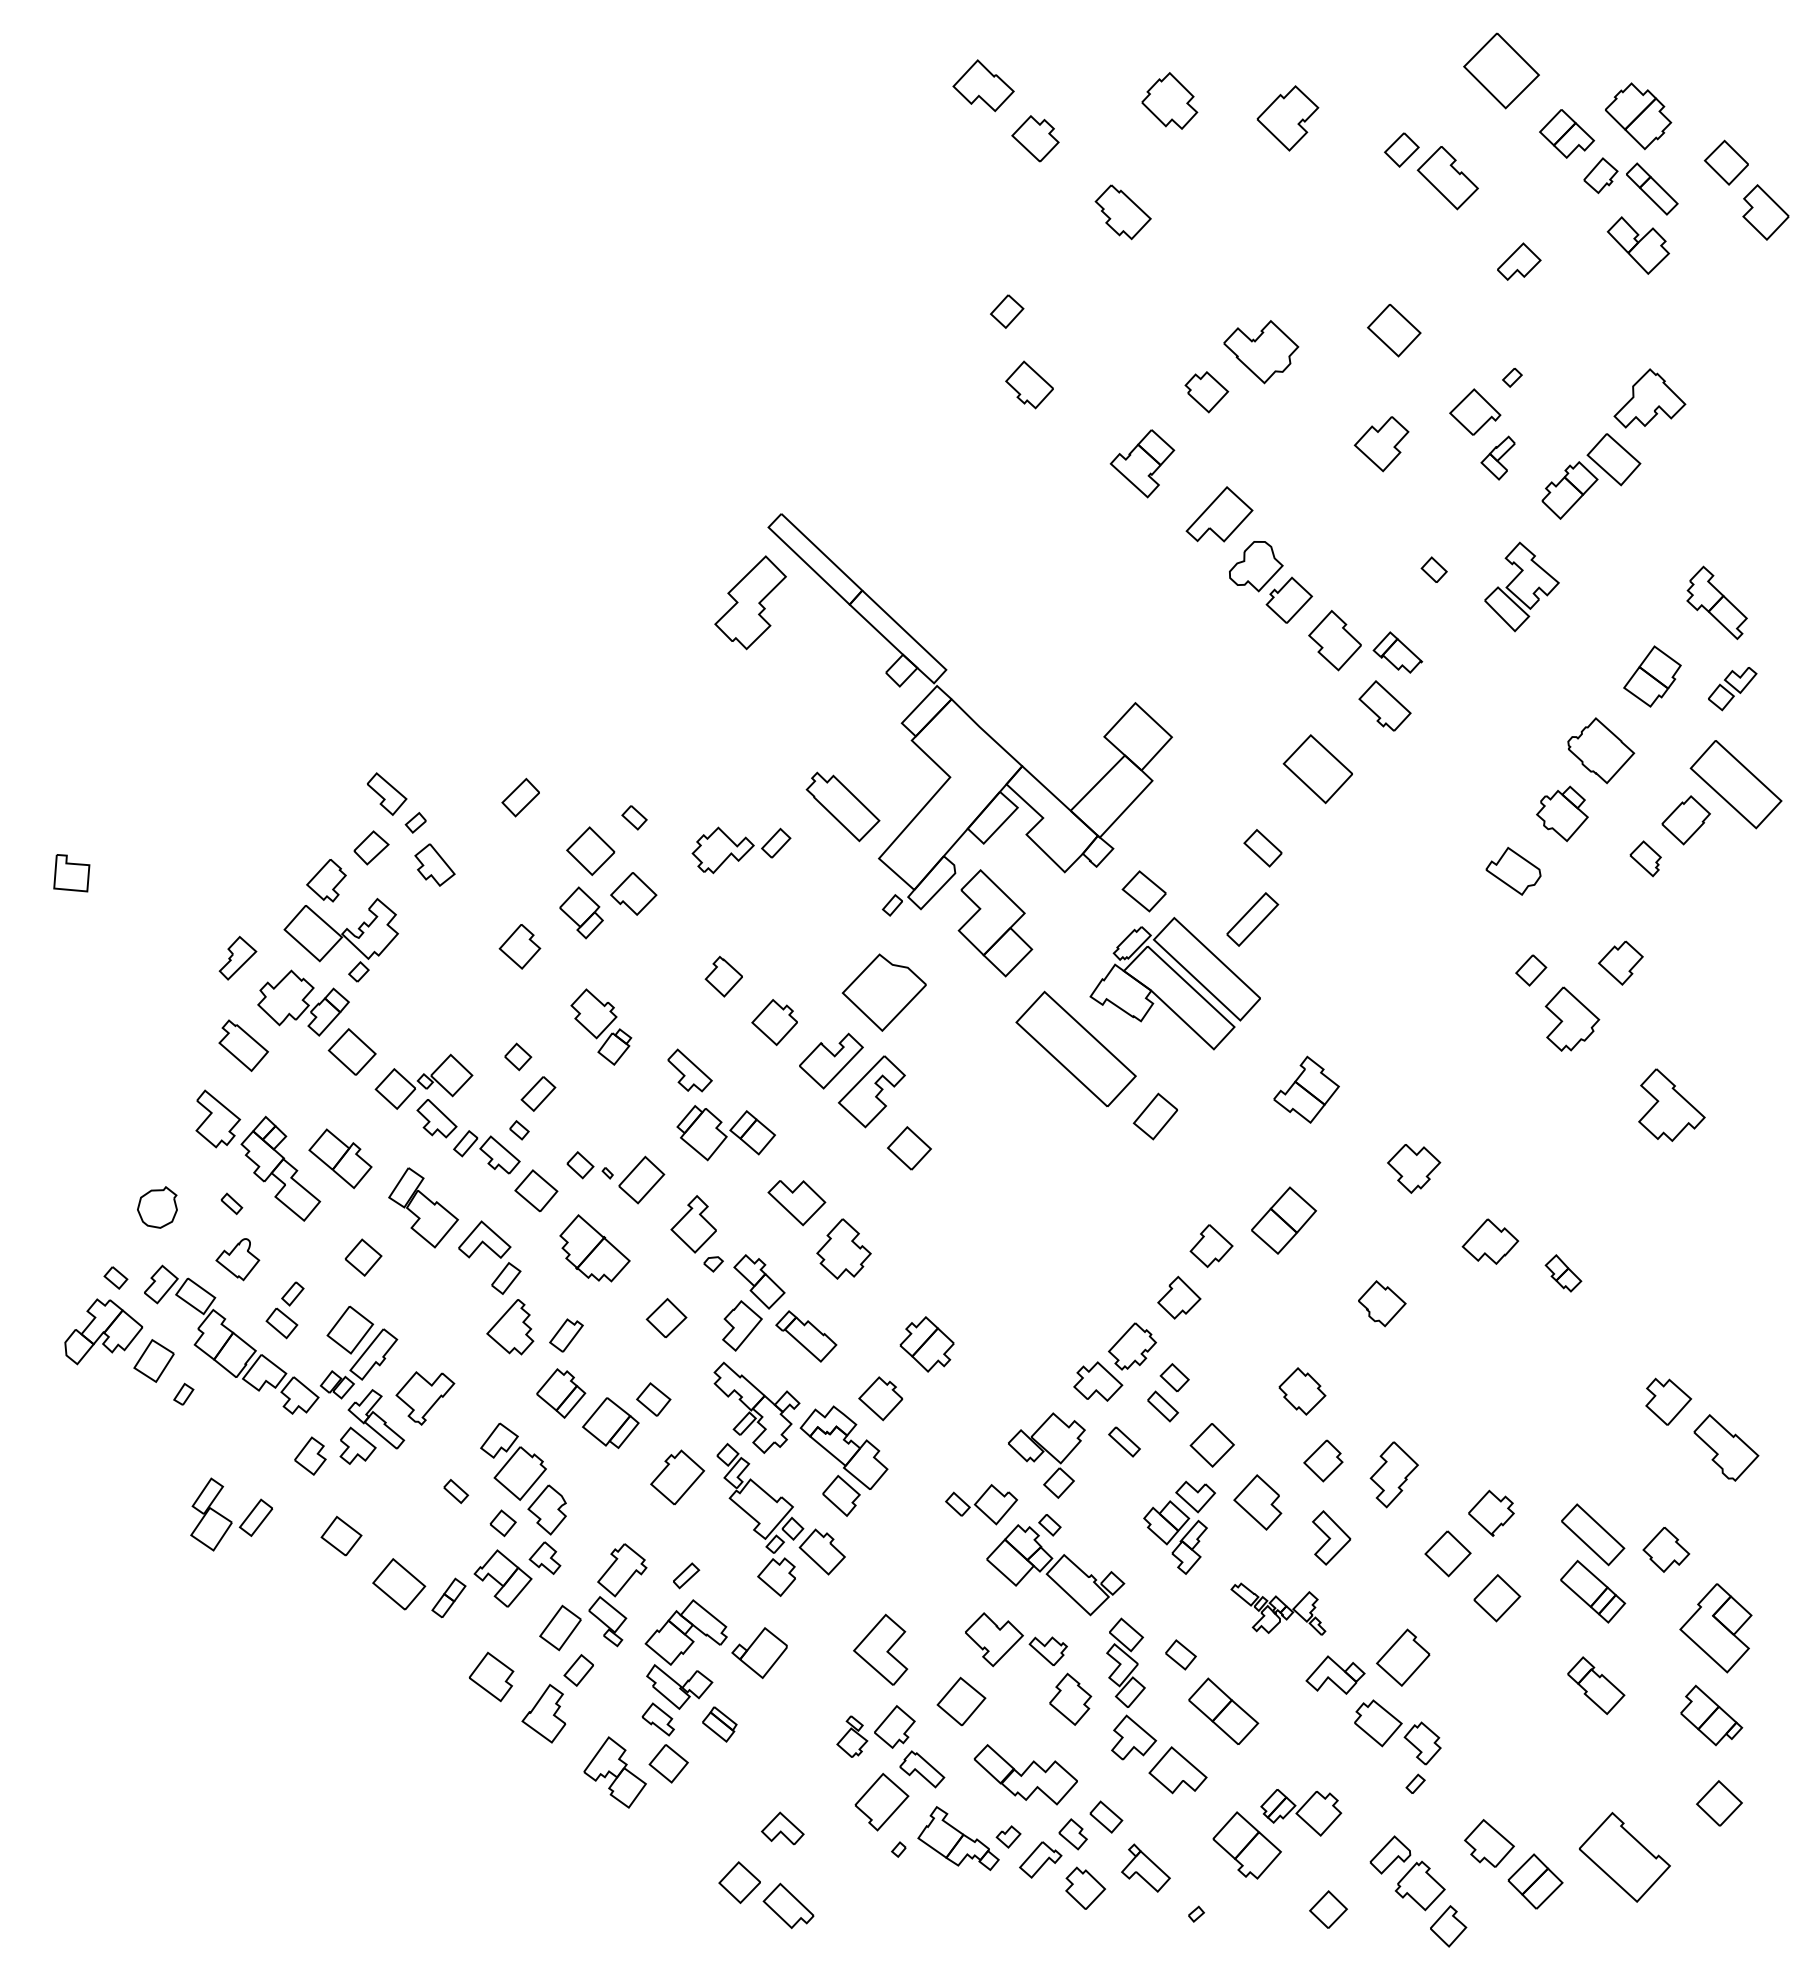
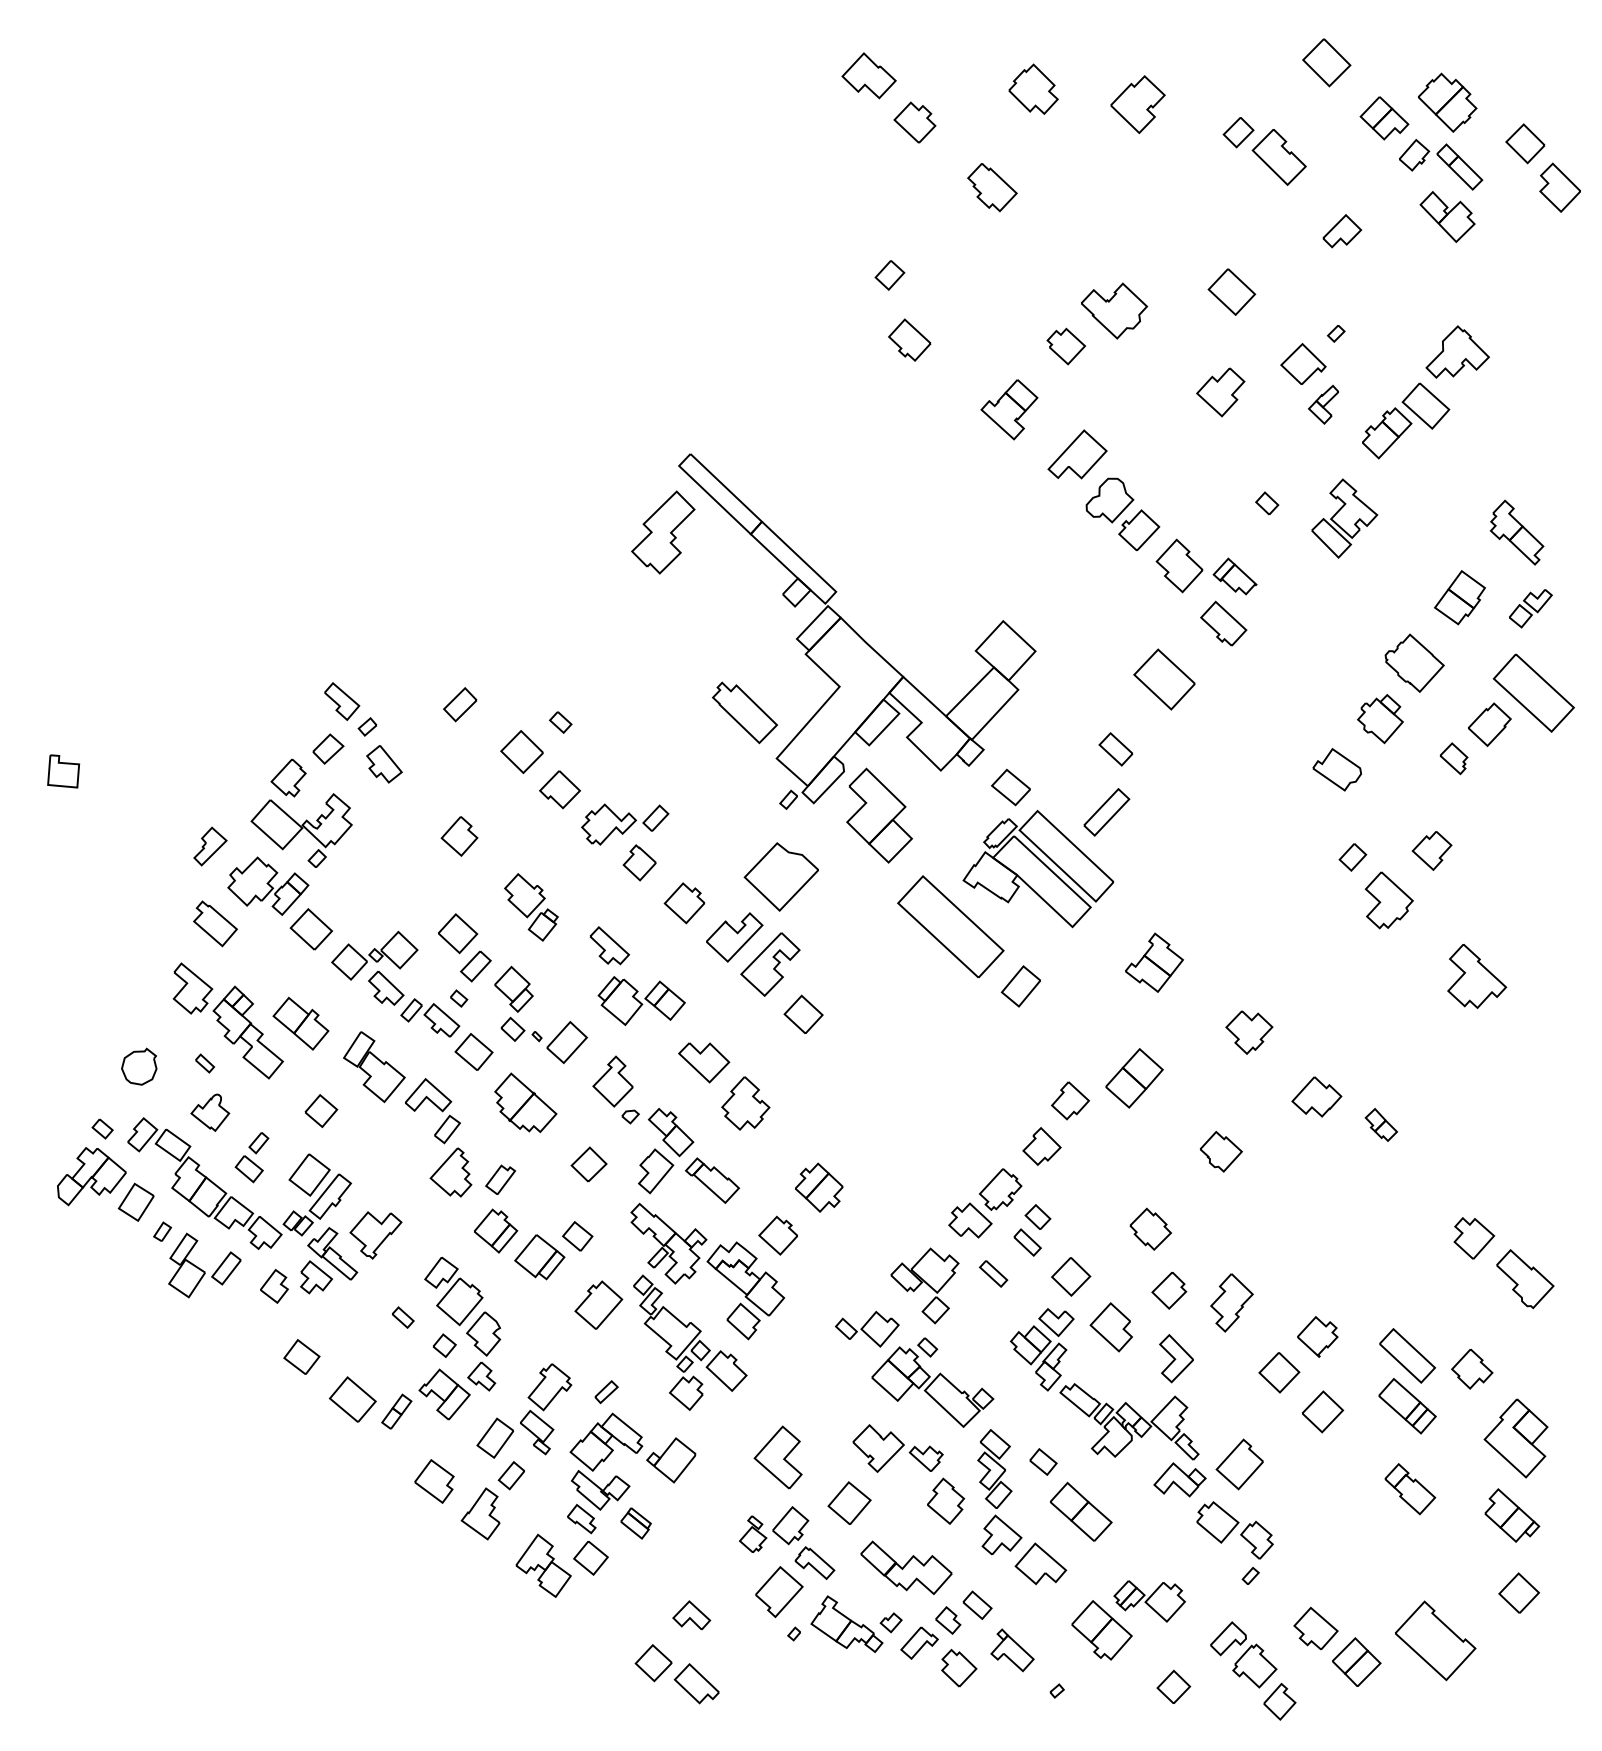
part: (1501, 70) -> (1326, 62), size x0.71
part: (741, 850) -> (625, 824), moved
part: (581, 912) -> (513, 989), moved
part: (517, 1056) -> (457, 933), size x1.67
part: (231, 1514) -> (204, 1265), moved
part: (1278, 1608) -> (1129, 1420), size x1.67

